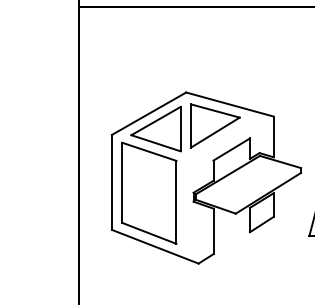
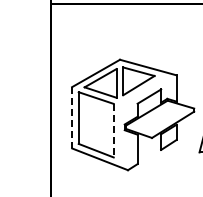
line: (112, 181) -> (72, 117), solid -> dashed
line: (176, 202) -> (113, 130), solid -> dashed

